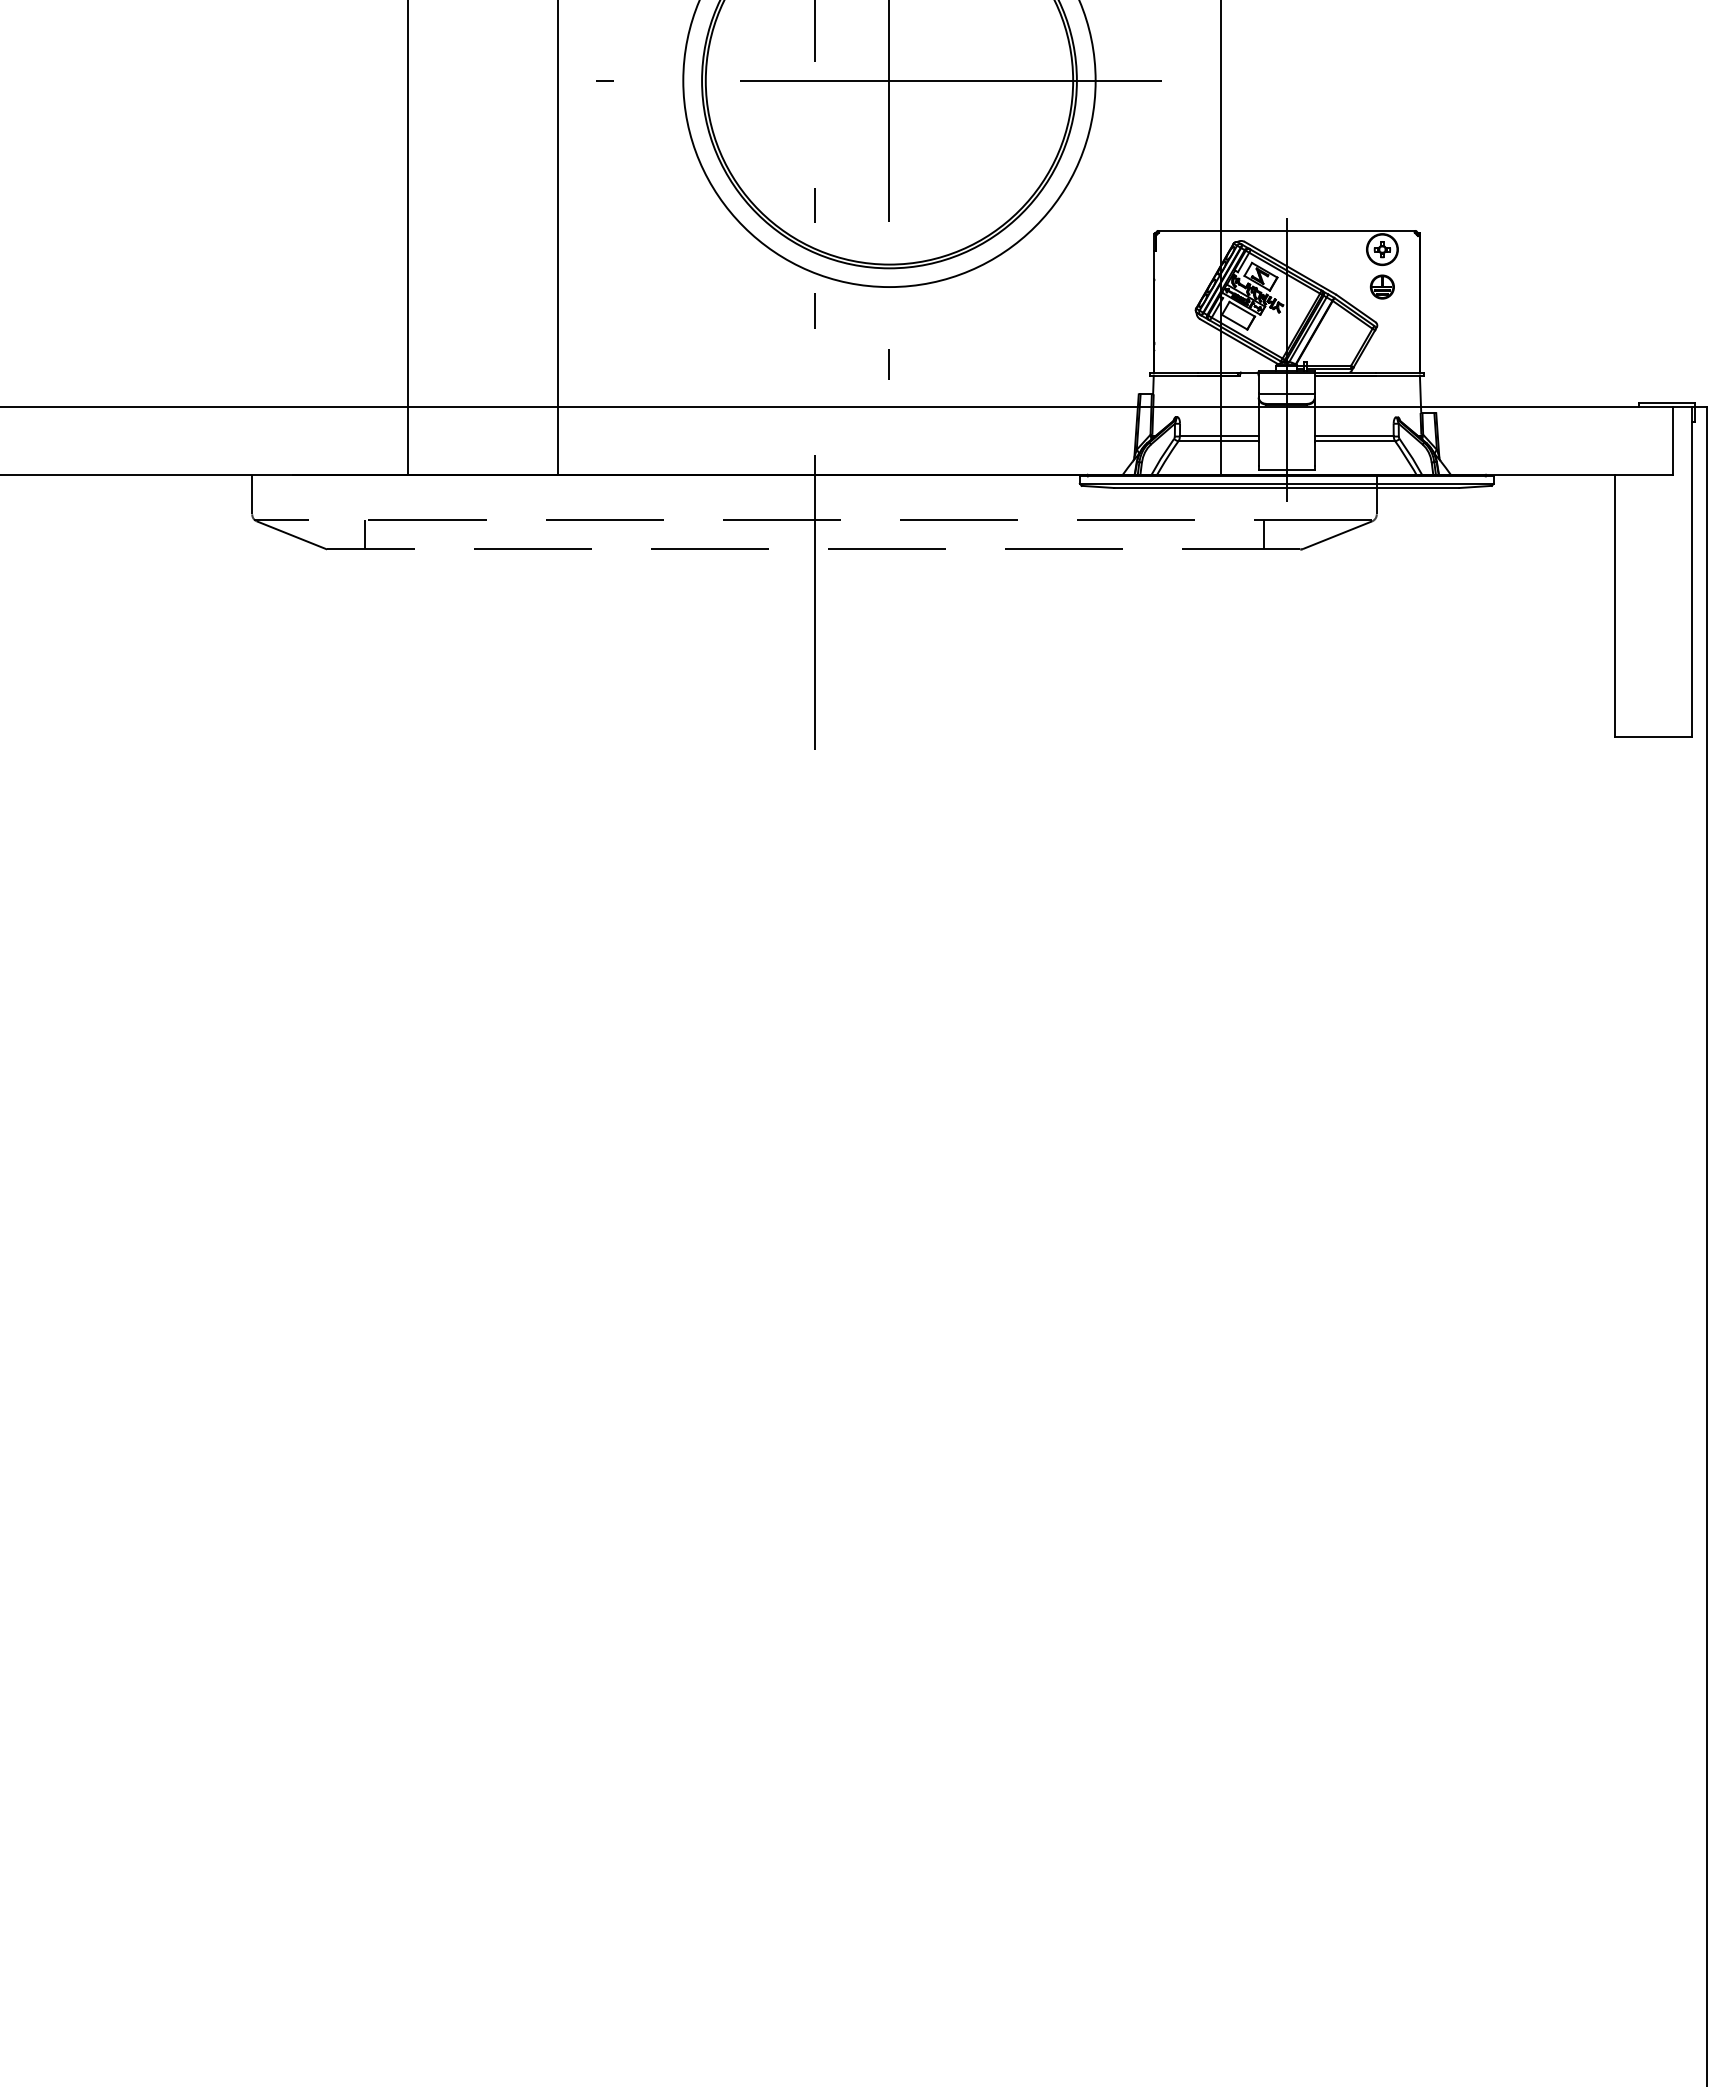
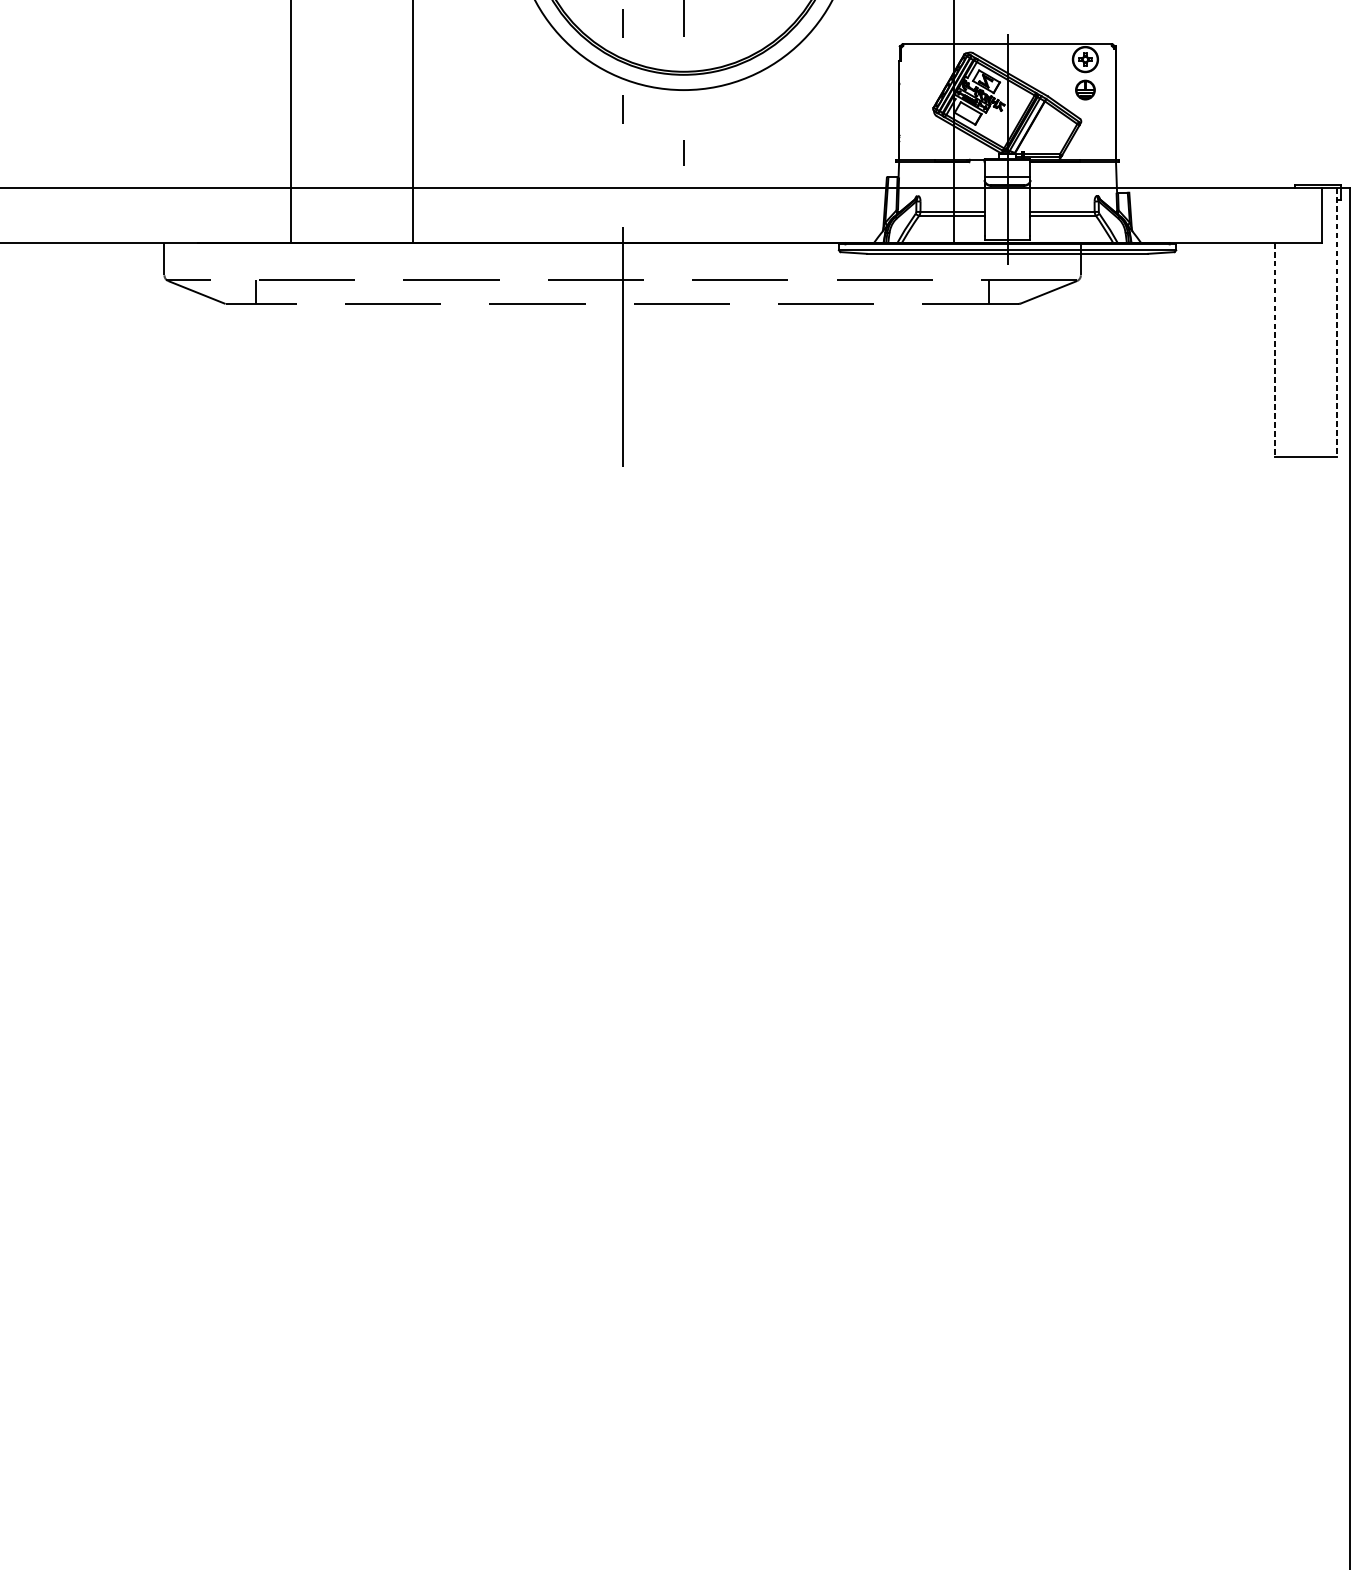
line: (1691, 571) -> (1337, 321), solid -> dashed
line: (1614, 606) -> (1274, 350), solid -> dashed

